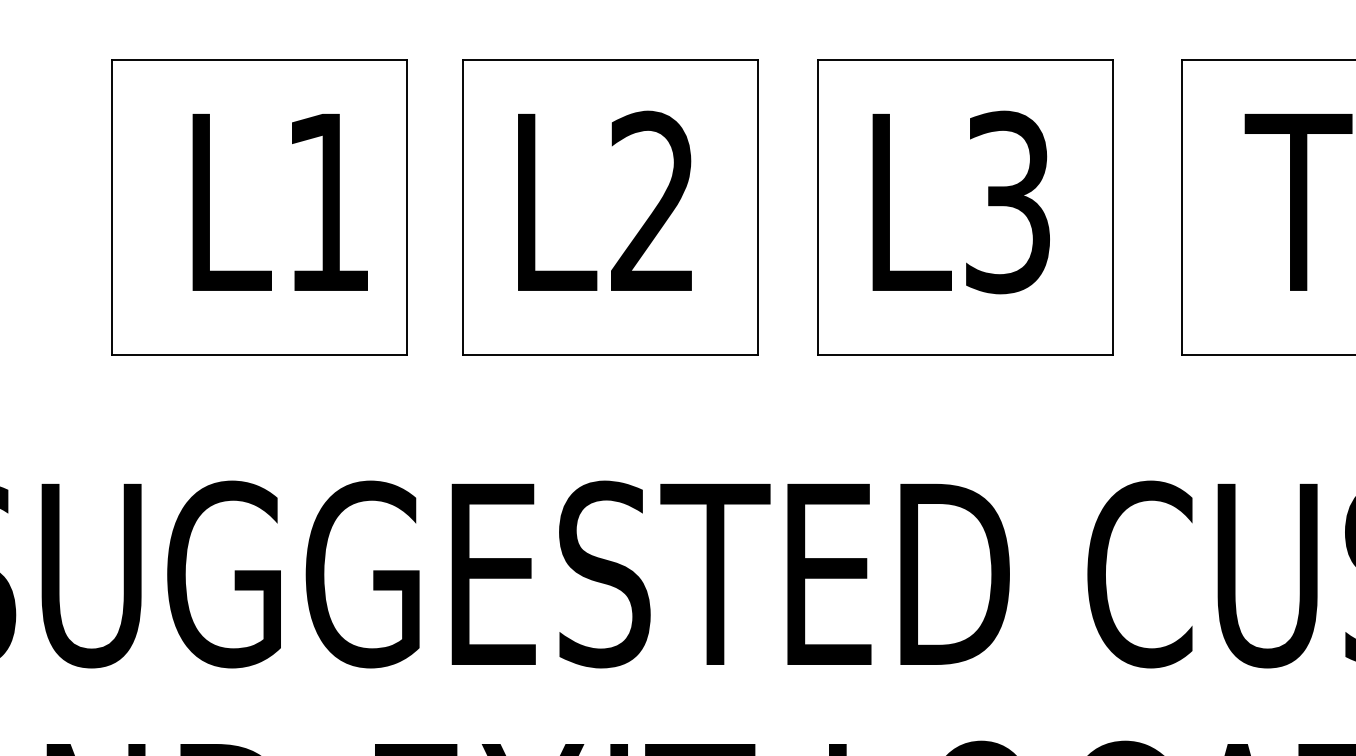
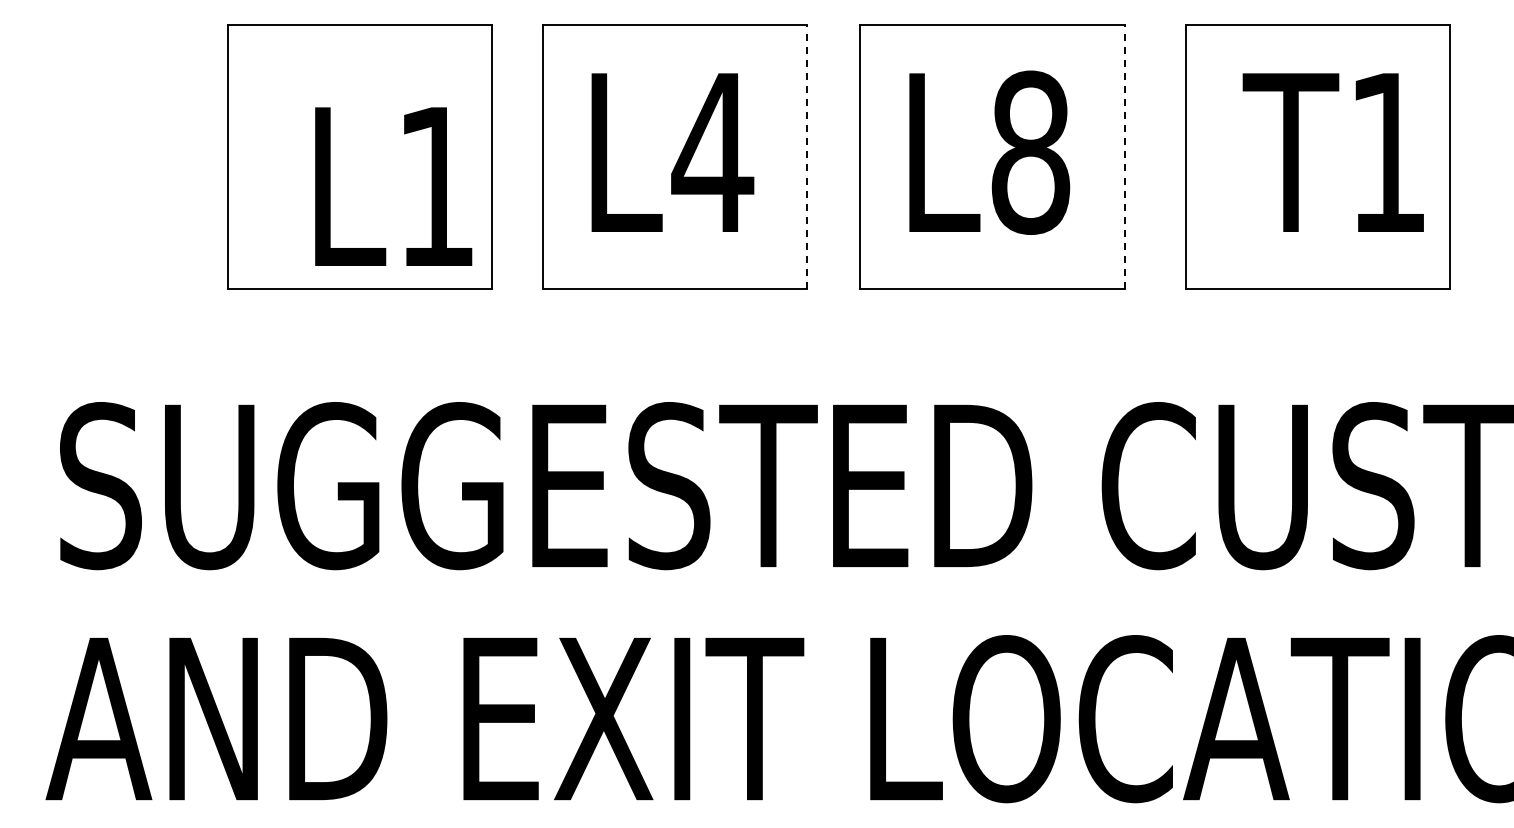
text: (652, 199) -> (712, 150), L2 -> L4
text: (280, 202) -> (393, 186), moved
text: (1007, 202) -> (1030, 152), L3 -> L8
line: (757, 206) -> (806, 156), solid -> dashed
line: (1112, 206) -> (1124, 156), solid -> dashed

